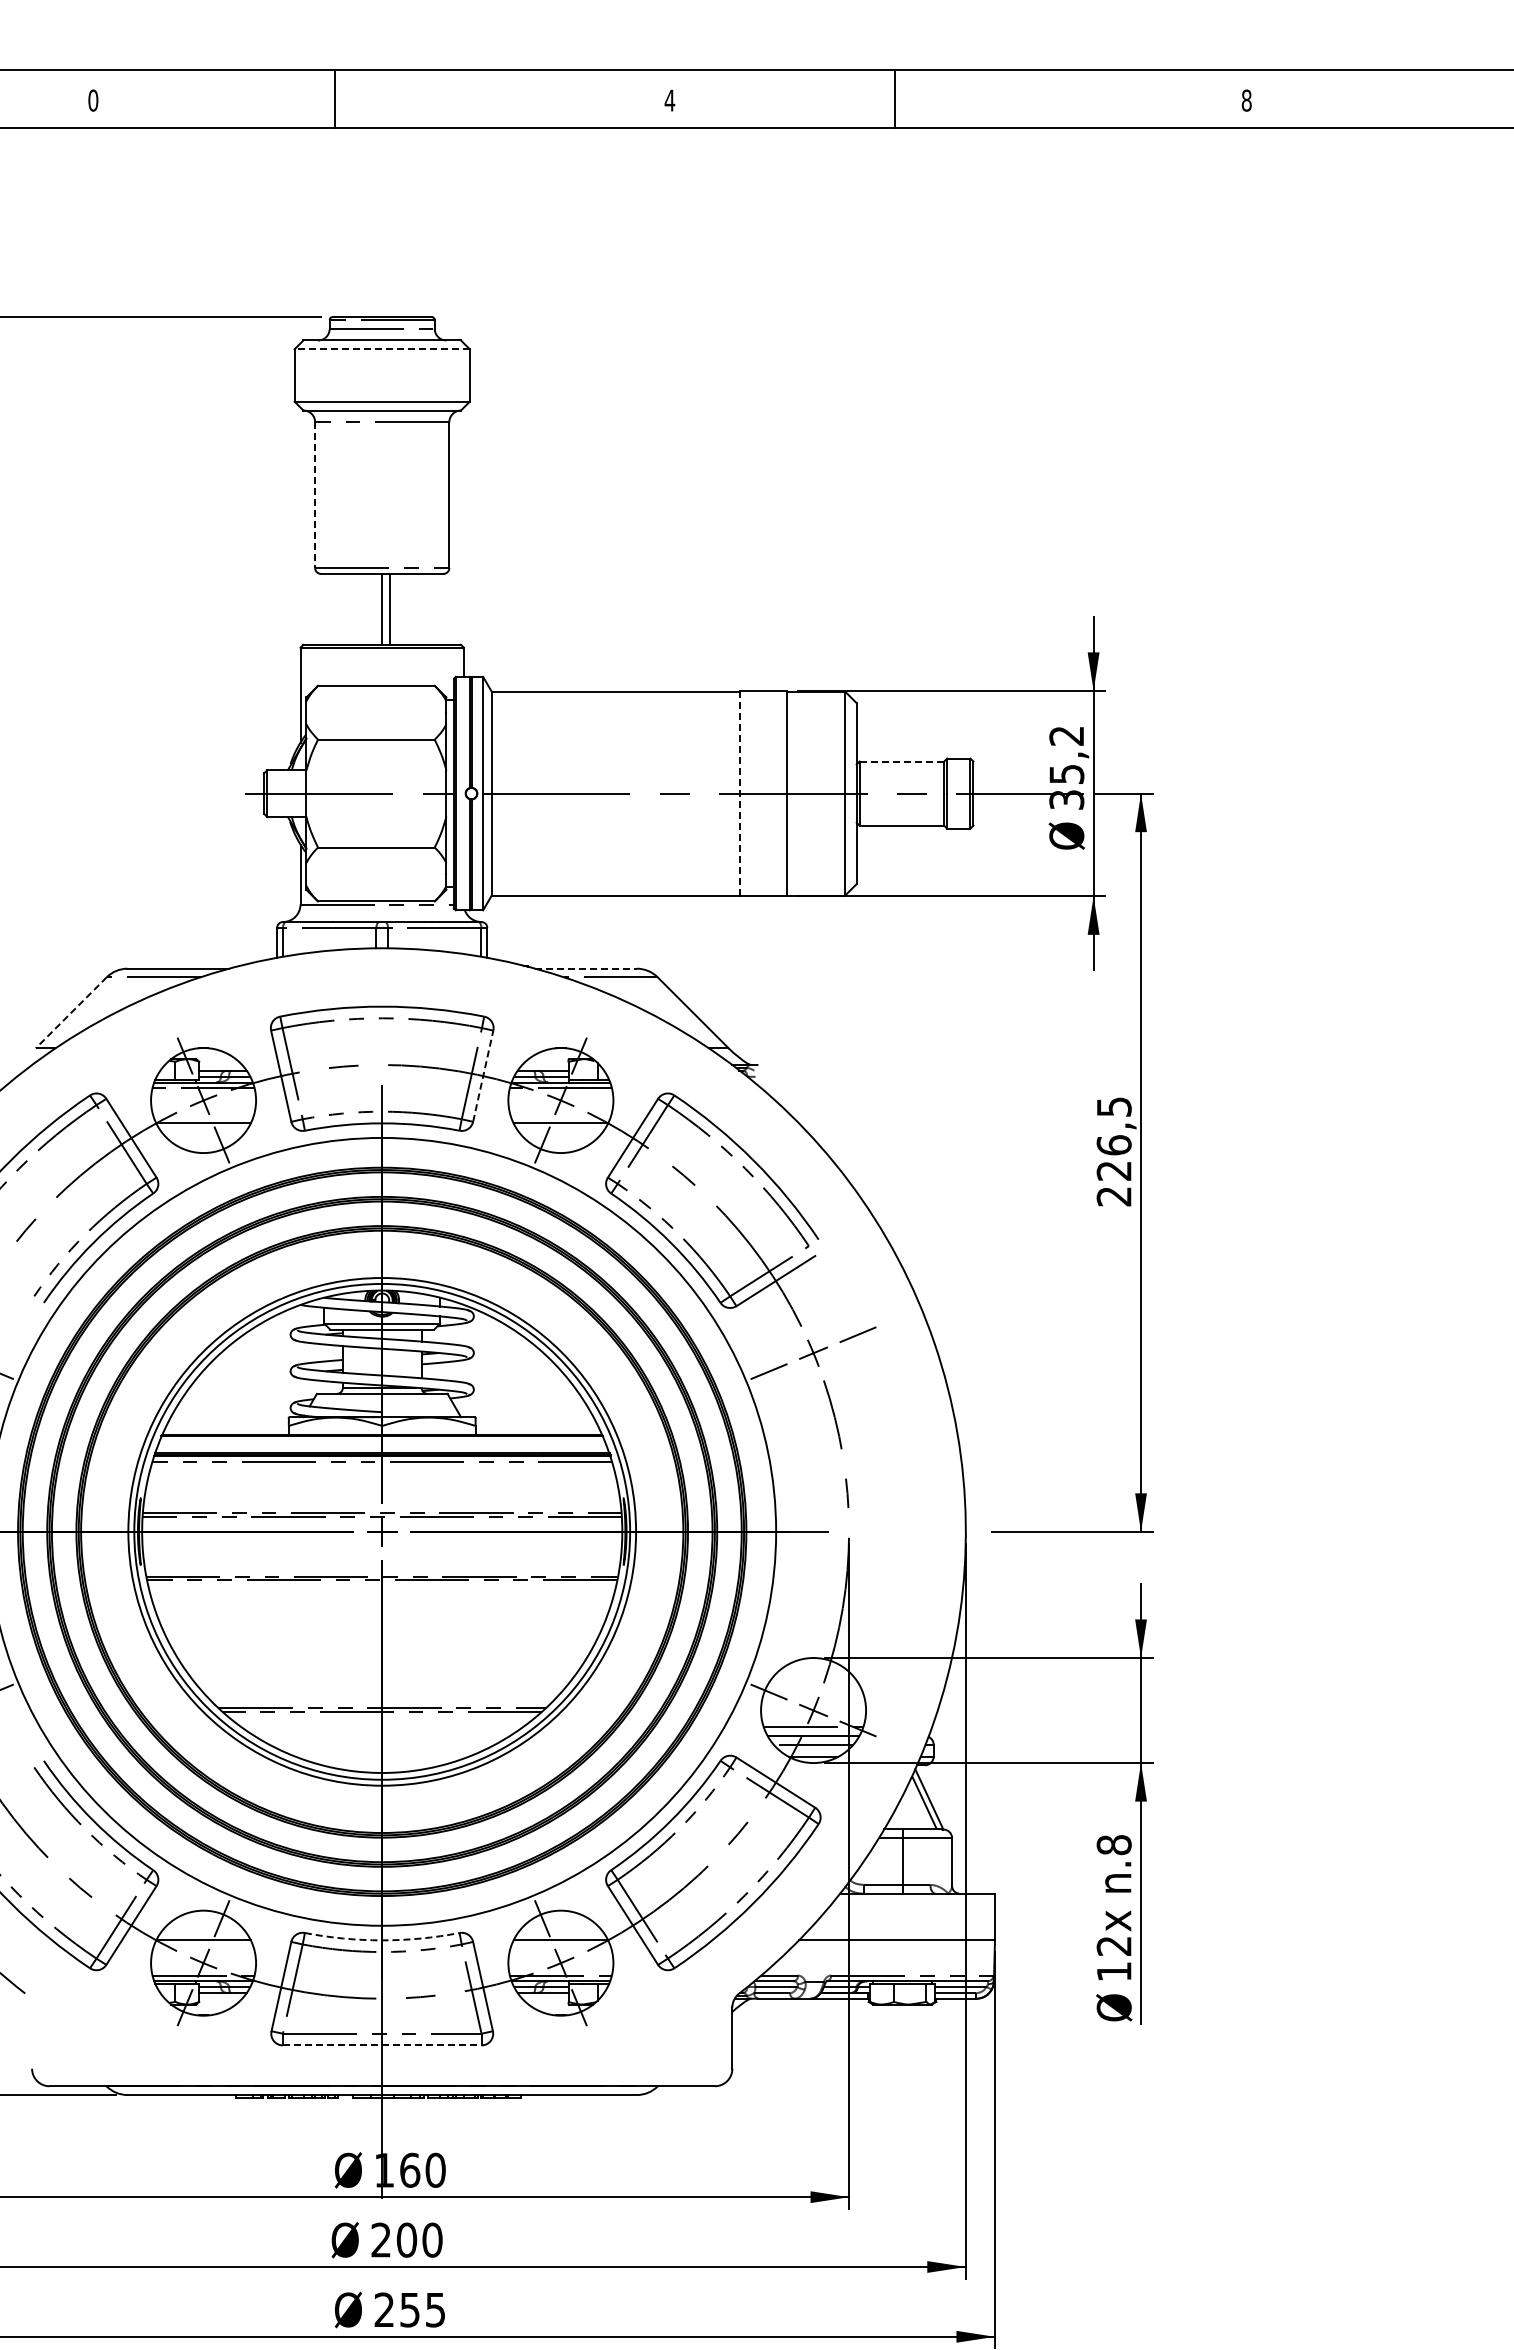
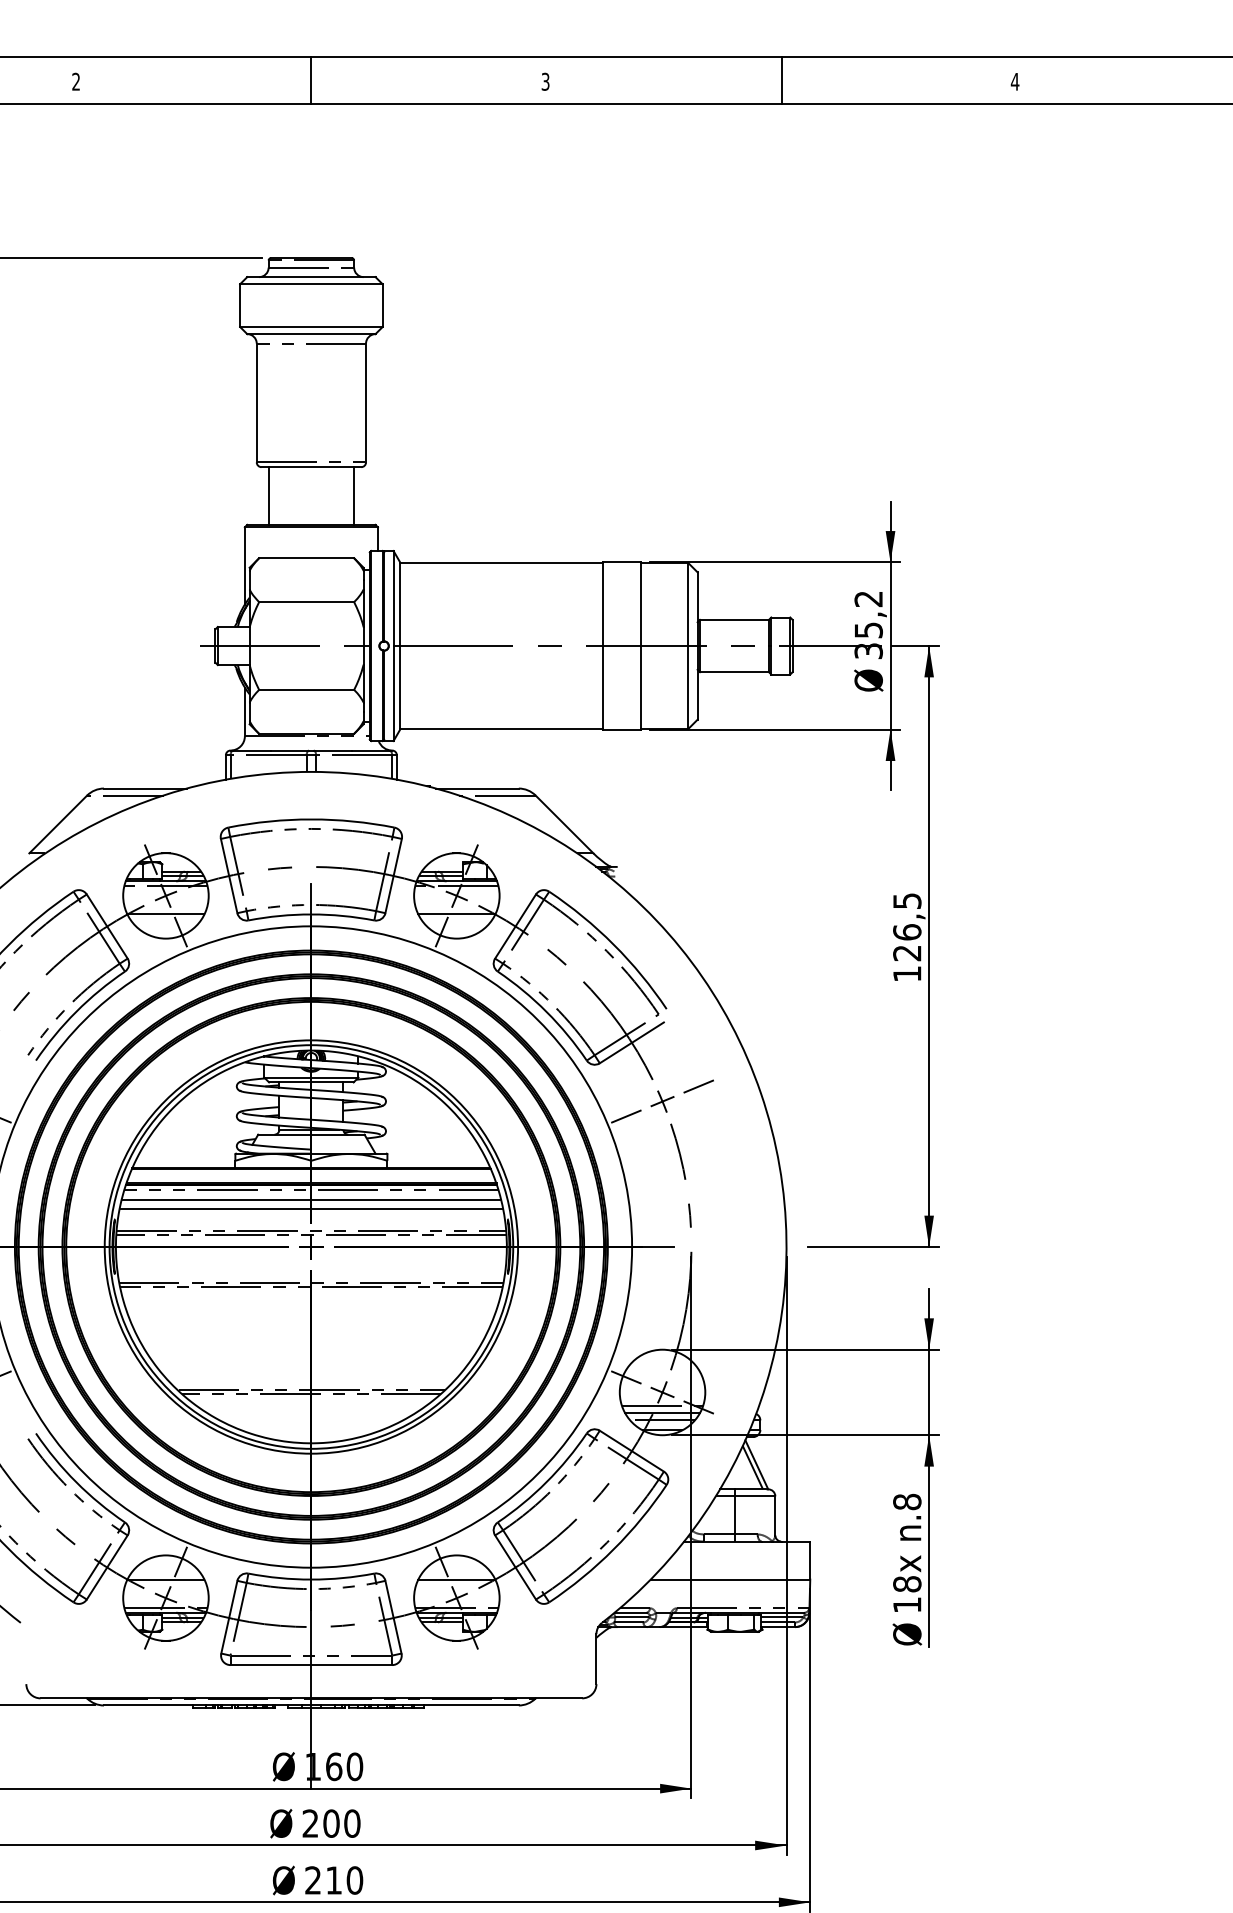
line: (334, 99) -> (310, 80), moved
line: (894, 99) -> (782, 80), moved
text: (93, 100) -> (76, 81), 0 -> 2
text: (669, 100) -> (545, 81), 4 -> 3
text: (1246, 100) -> (1015, 81), 8 -> 4
line: (382, 349) -> (311, 284), dashed -> solid
line: (315, 495) -> (257, 403), dashed -> solid
line: (381, 608) -> (353, 495), moved
line: (389, 608) -> (268, 495), moved
line: (901, 761) -> (734, 619), dashed -> solid
line: (739, 793) -> (602, 645), dashed -> solid
line: (586, 968) -> (477, 788), dashed -> solid
line: (70, 1013) -> (57, 825), dashed -> solid
line: (483, 1076) -> (393, 876), dashed -> solid
text: (1113, 1196) -> (906, 974), 226,5 -> 126,5
line: (382, 1473) -> (311, 1199), added
line: (382, 1485) -> (311, 1209), added
arc: (382, 1940) -> (311, 1579), dashed -> solid
text: (1113, 1946) -> (906, 1584), 12 -> 18
line: (382, 2045) -> (311, 1665), dashed -> solid
text: (422, 2309) -> (344, 1880), 255 -> 210

